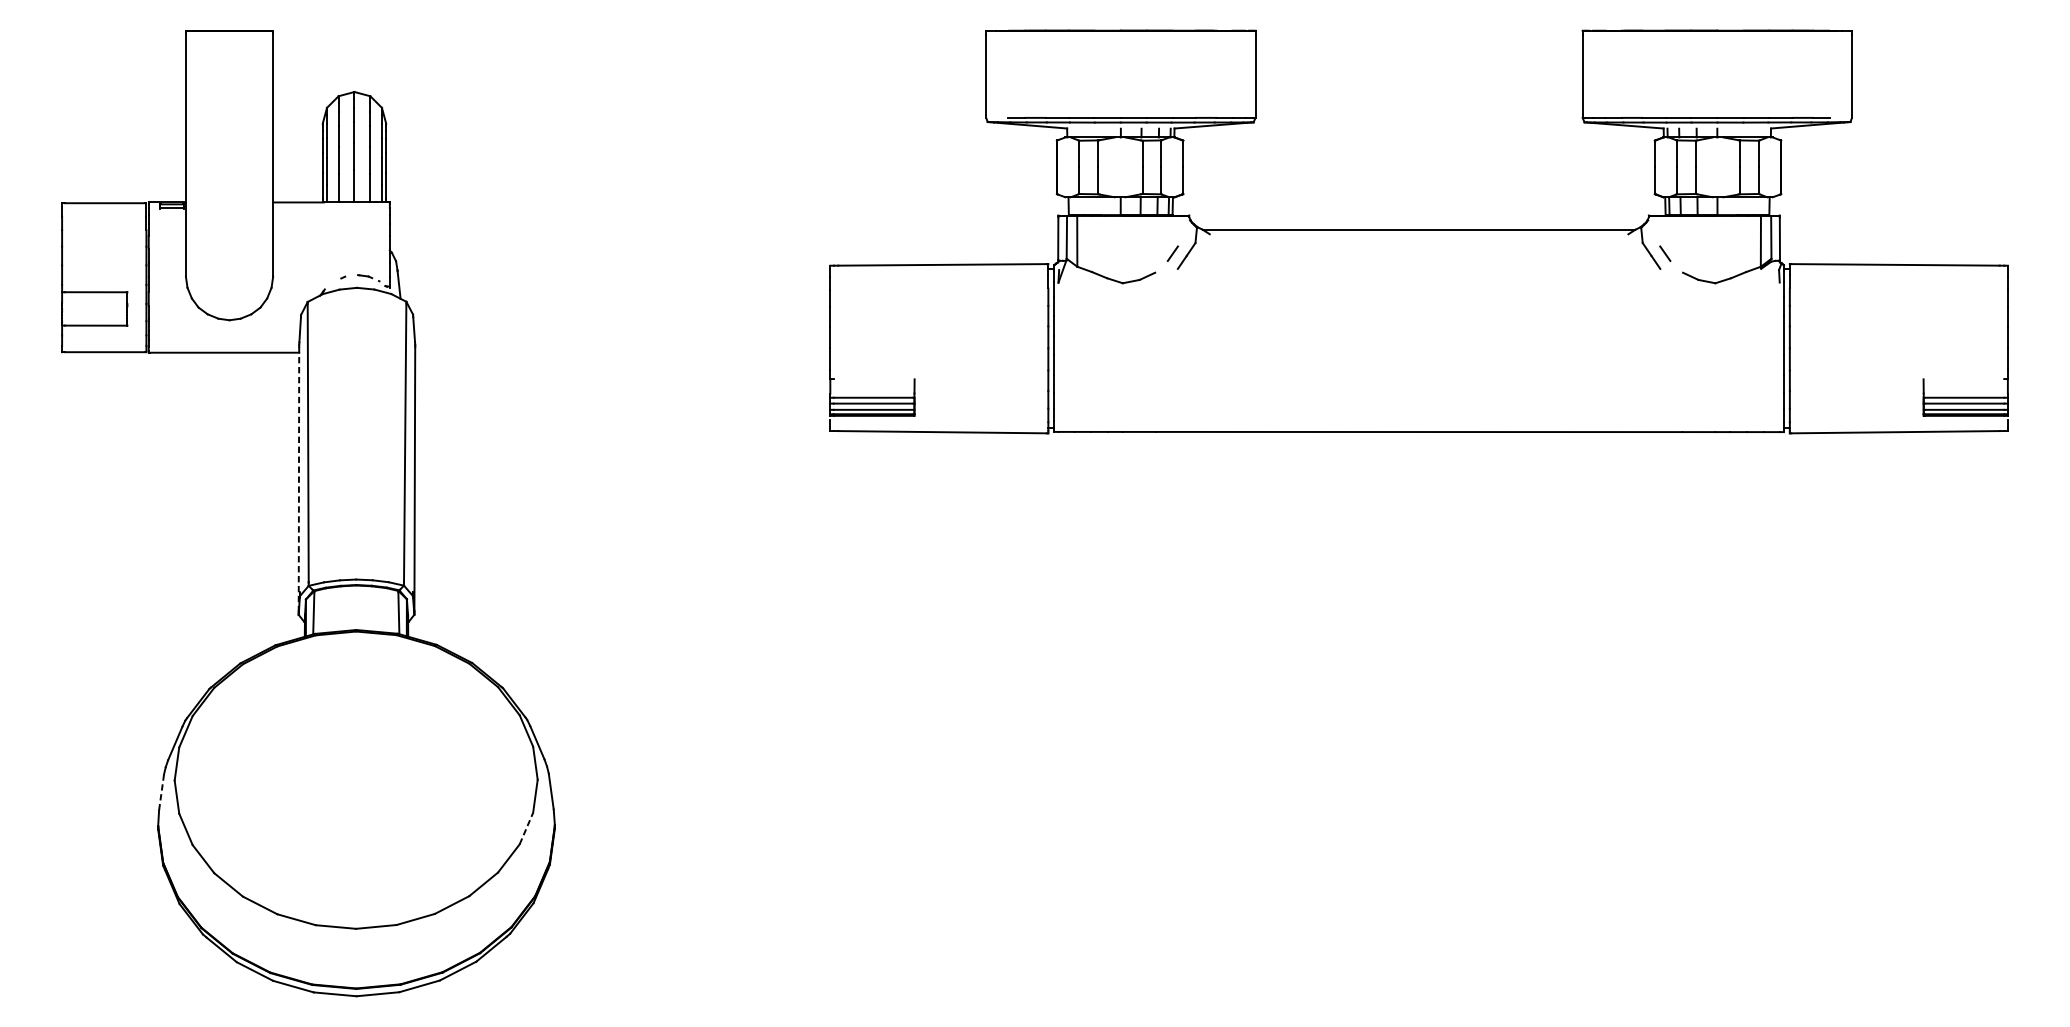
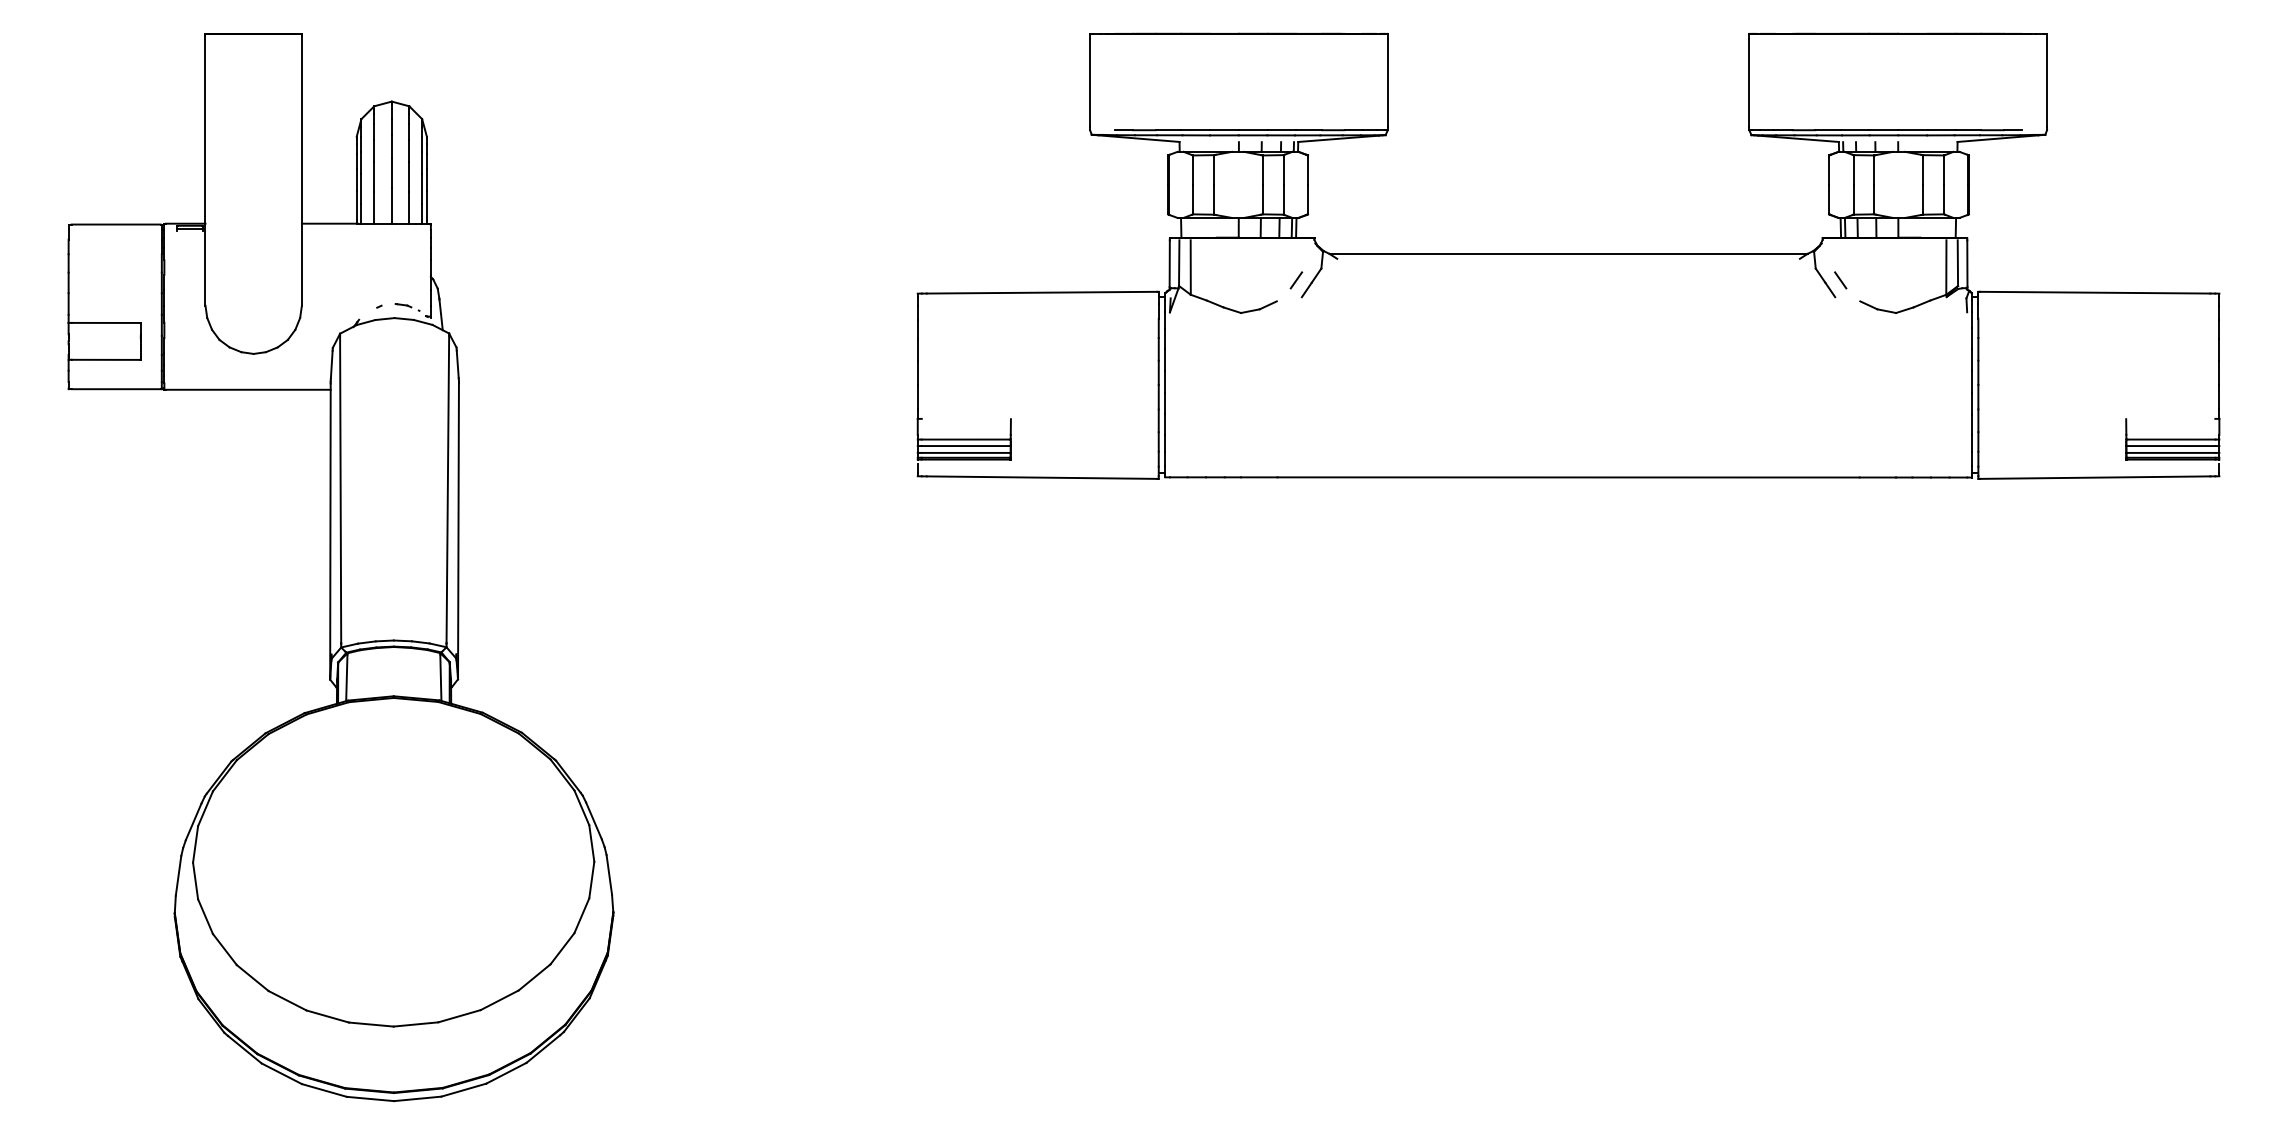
line: (299, 479) -> (330, 529), dashed -> solid
line: (161, 793) -> (178, 876), dashed -> solid
line: (526, 828) -> (581, 915), dashed -> solid

